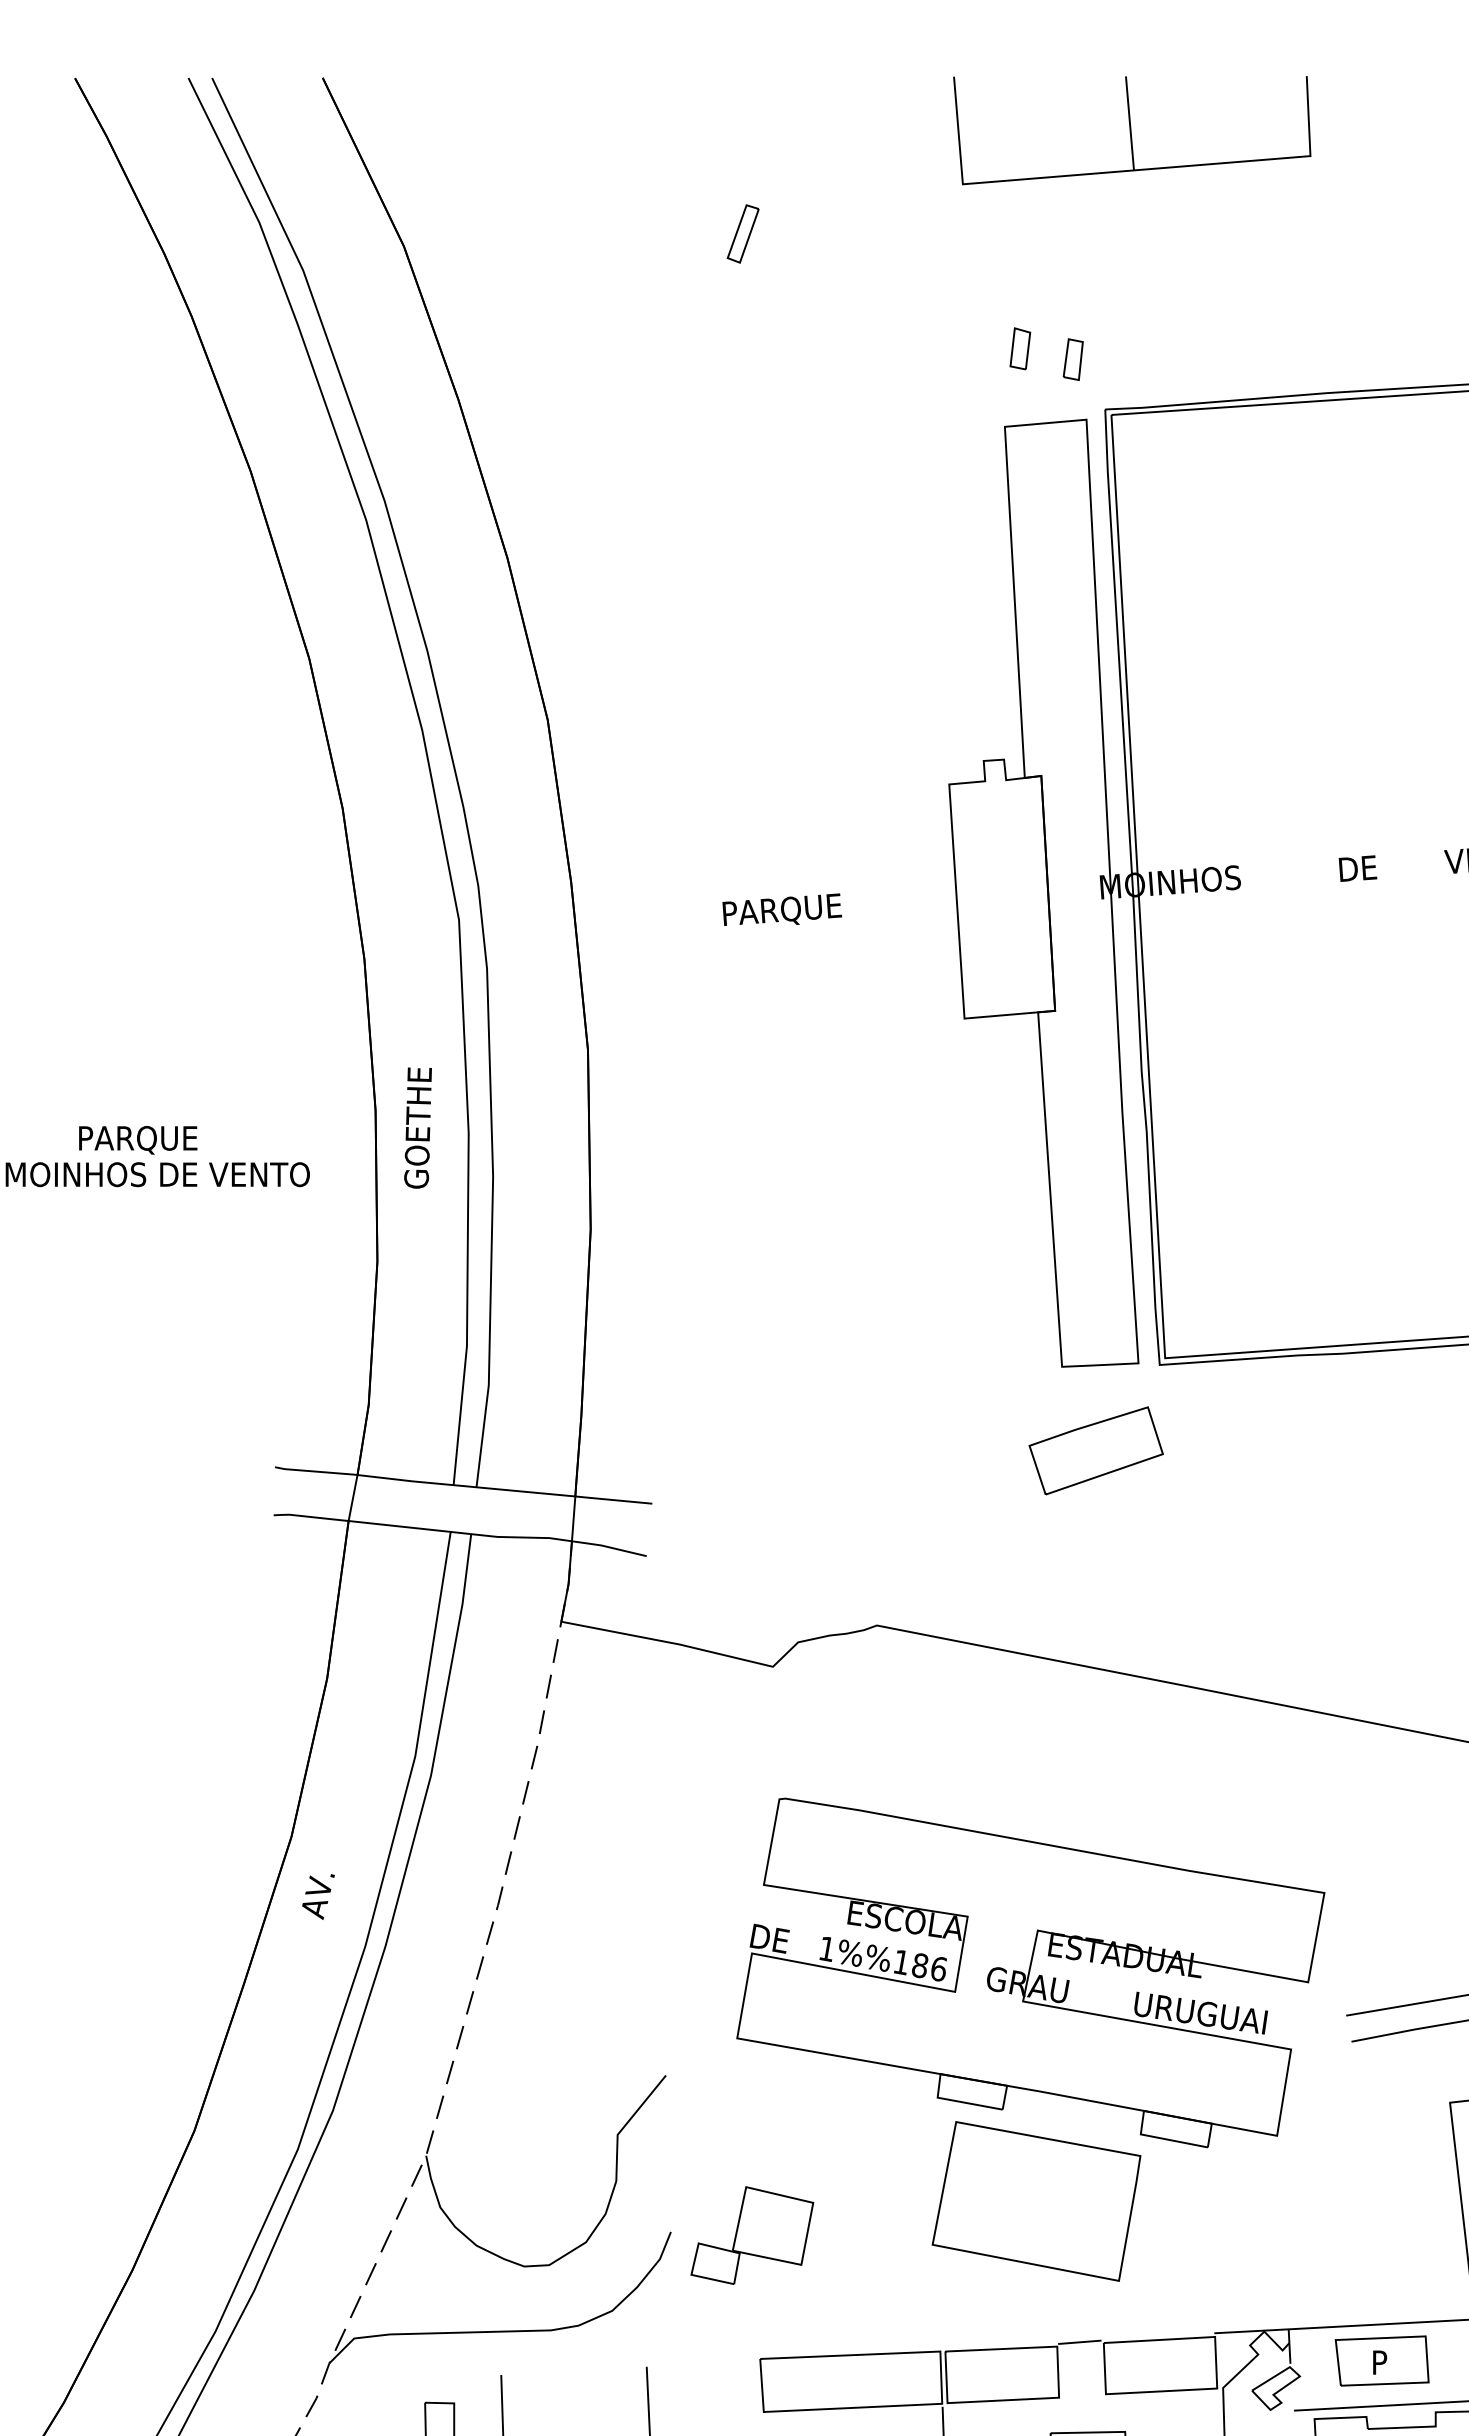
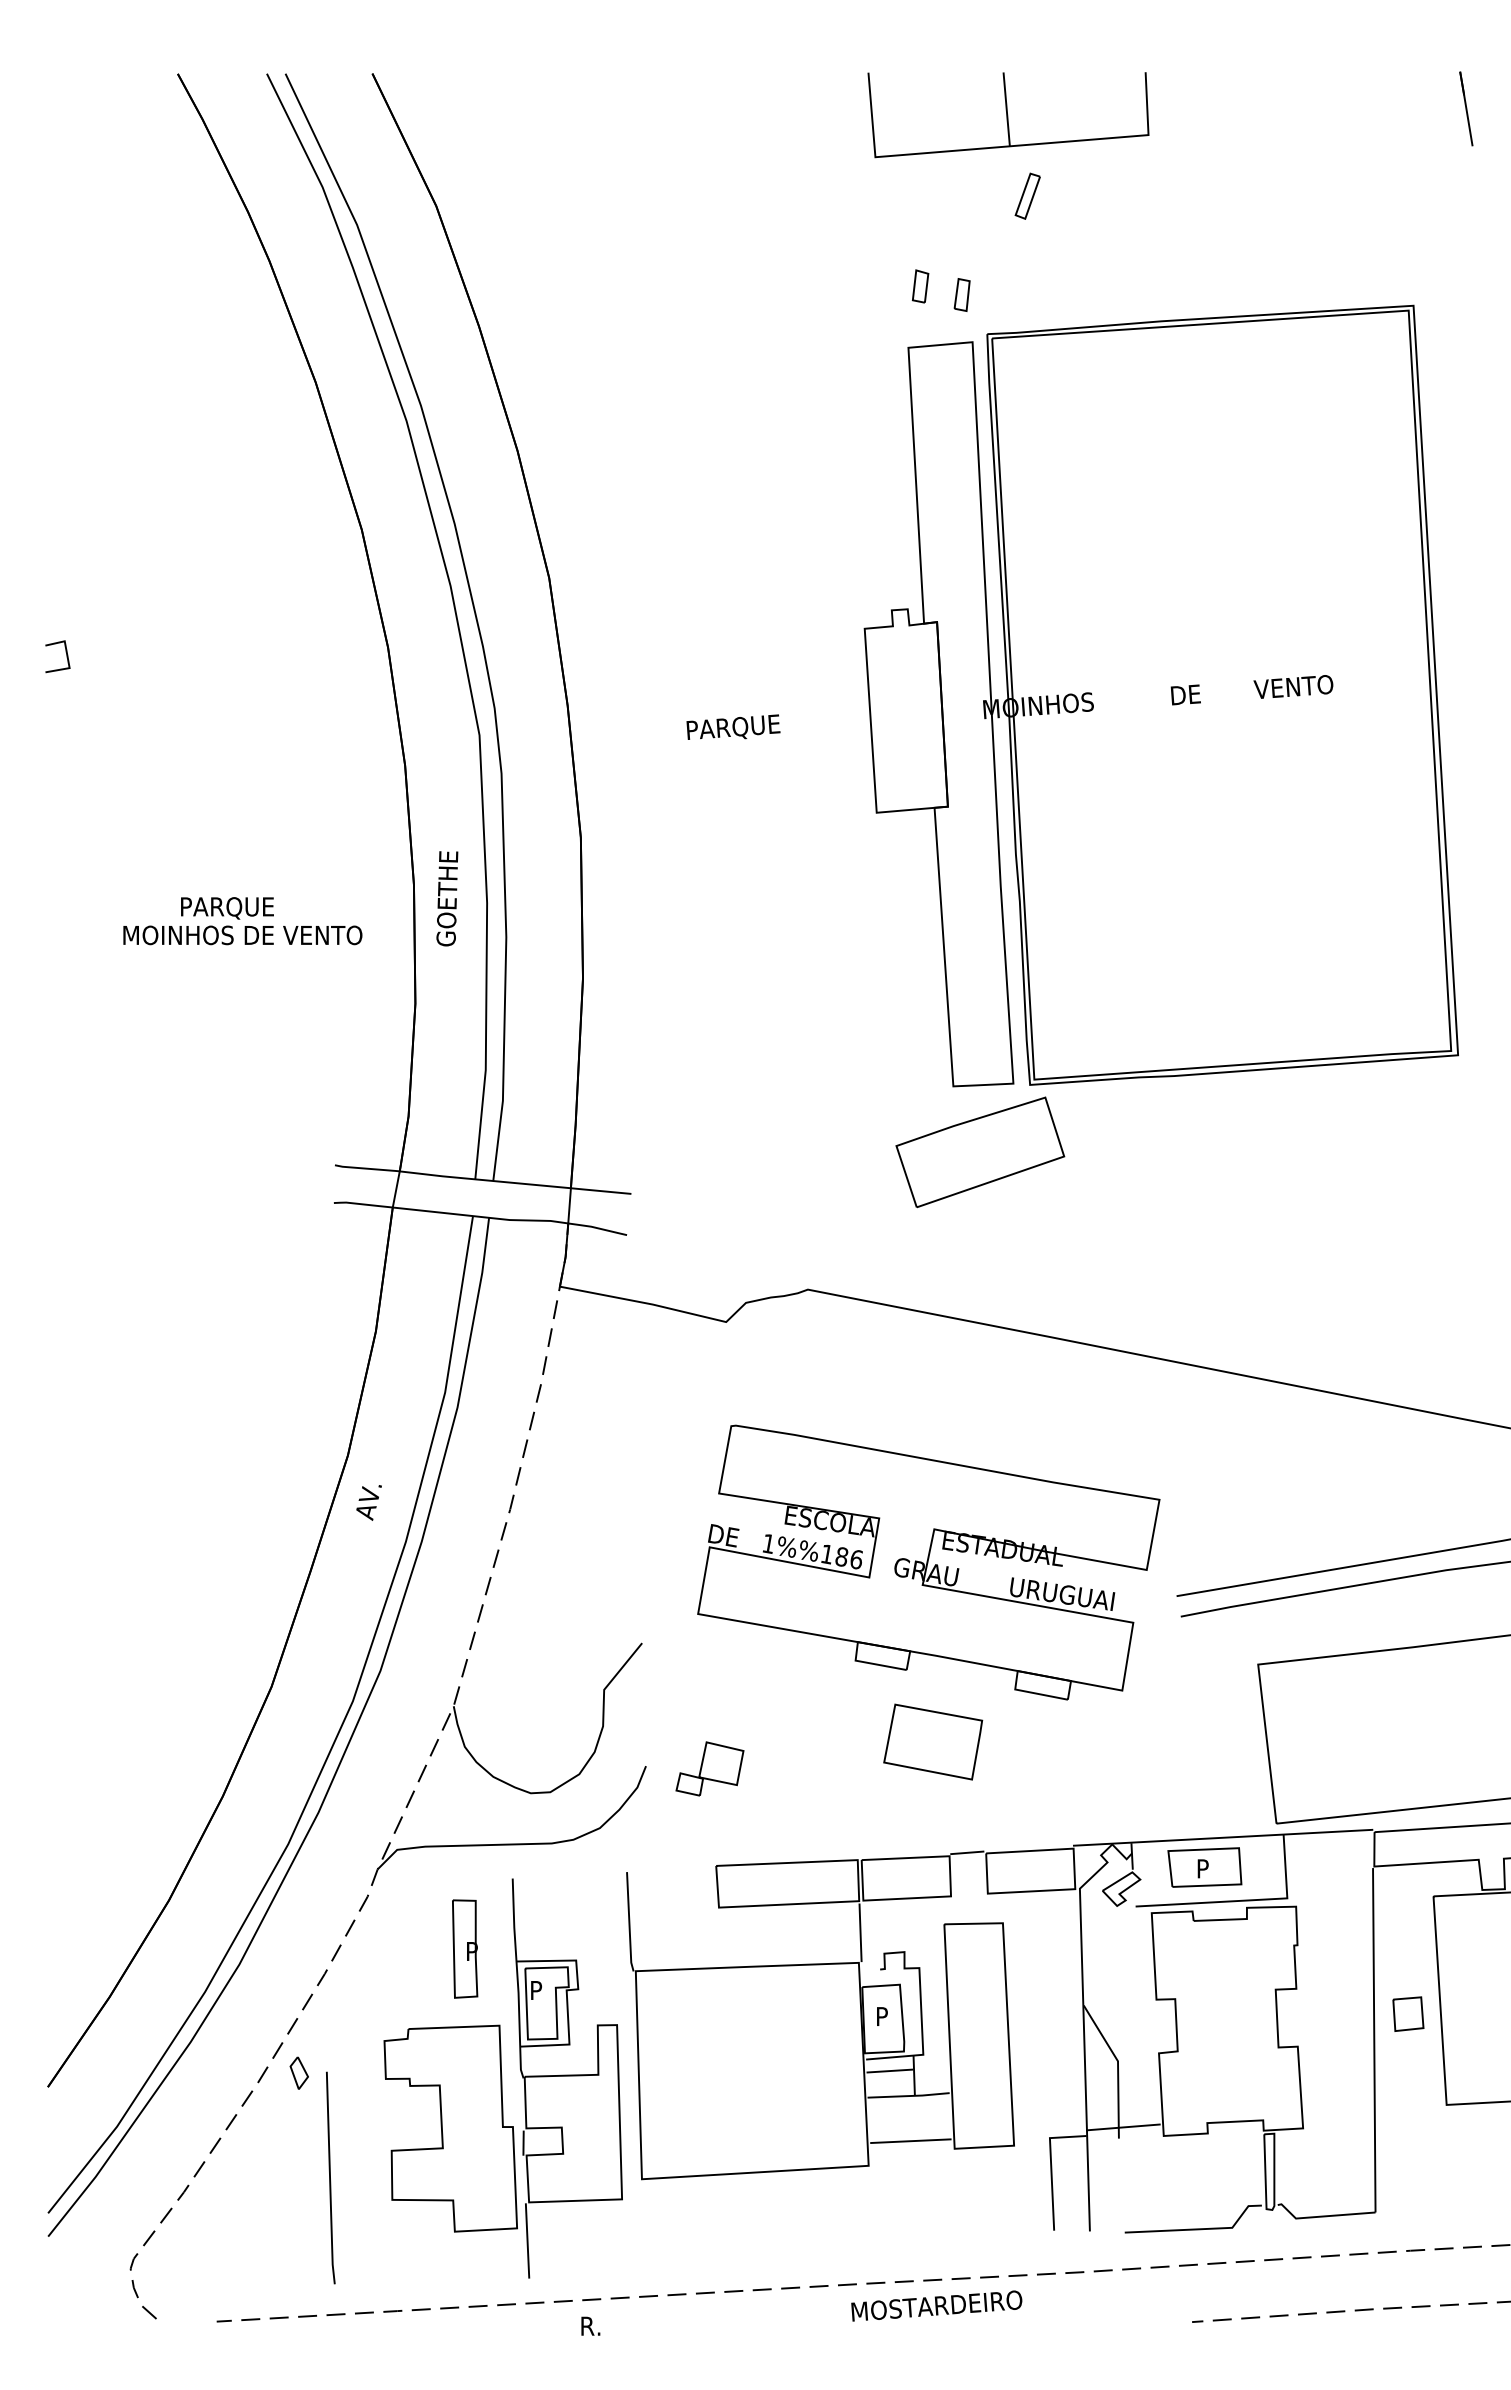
part: (742, 233) -> (1027, 195), moved
part: (1095, 1450) -> (979, 1152), size x1.6
part: (1035, 2200) -> (932, 1741), size x0.6
part: (751, 2234) -> (709, 1768), size x0.7

